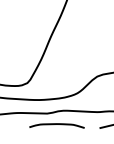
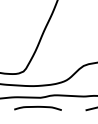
curve: (56, 124) -> (37, 107), moved

